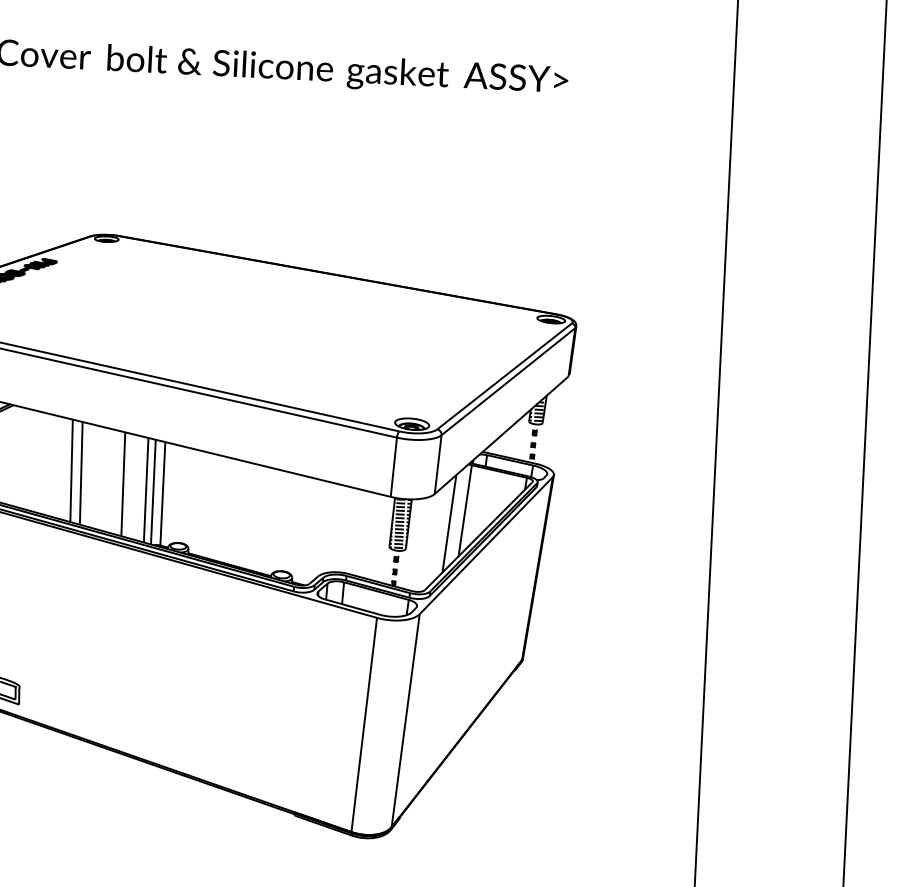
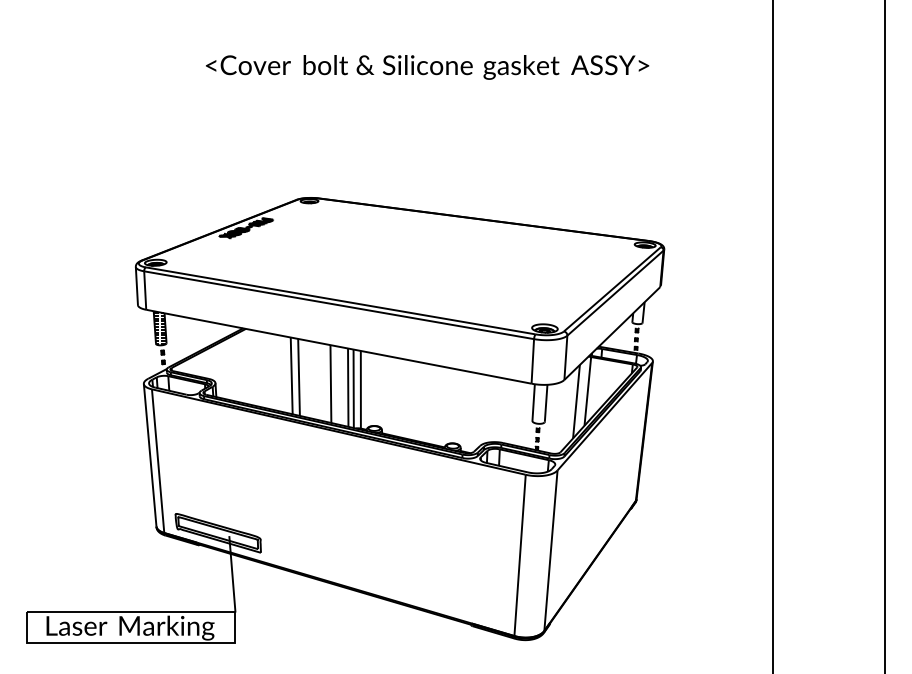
hatch: (536, 408) -> (637, 312), removed
hatch: (400, 523) -> (539, 403), removed

